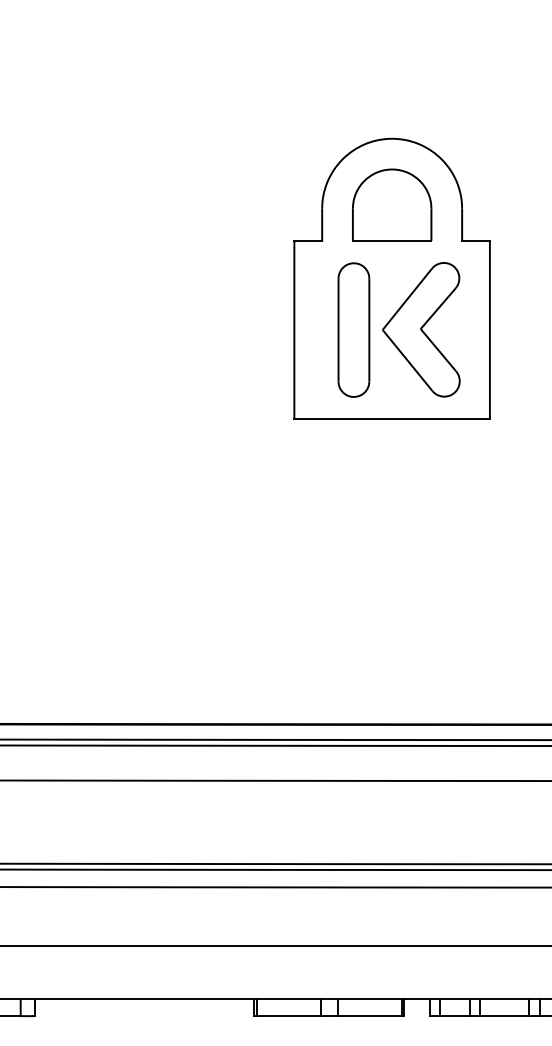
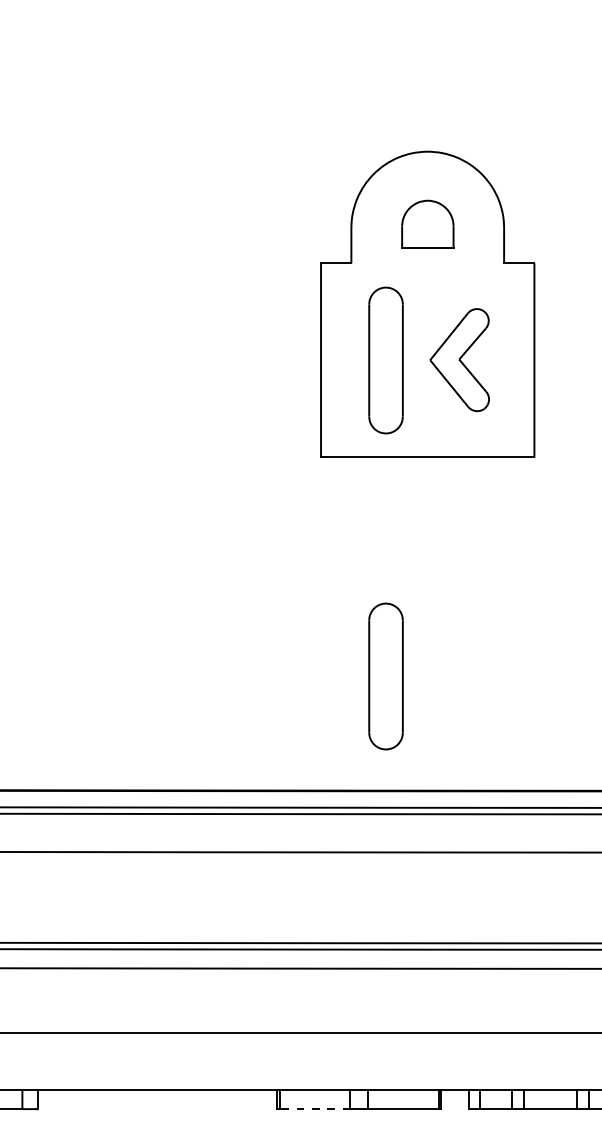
part: (391, 204) -> (427, 223), size x0.6
part: (421, 329) -> (459, 359), size x0.7
part: (353, 619) -> (385, 676), added
line: (288, 1016) -> (314, 1109), solid -> dashed

